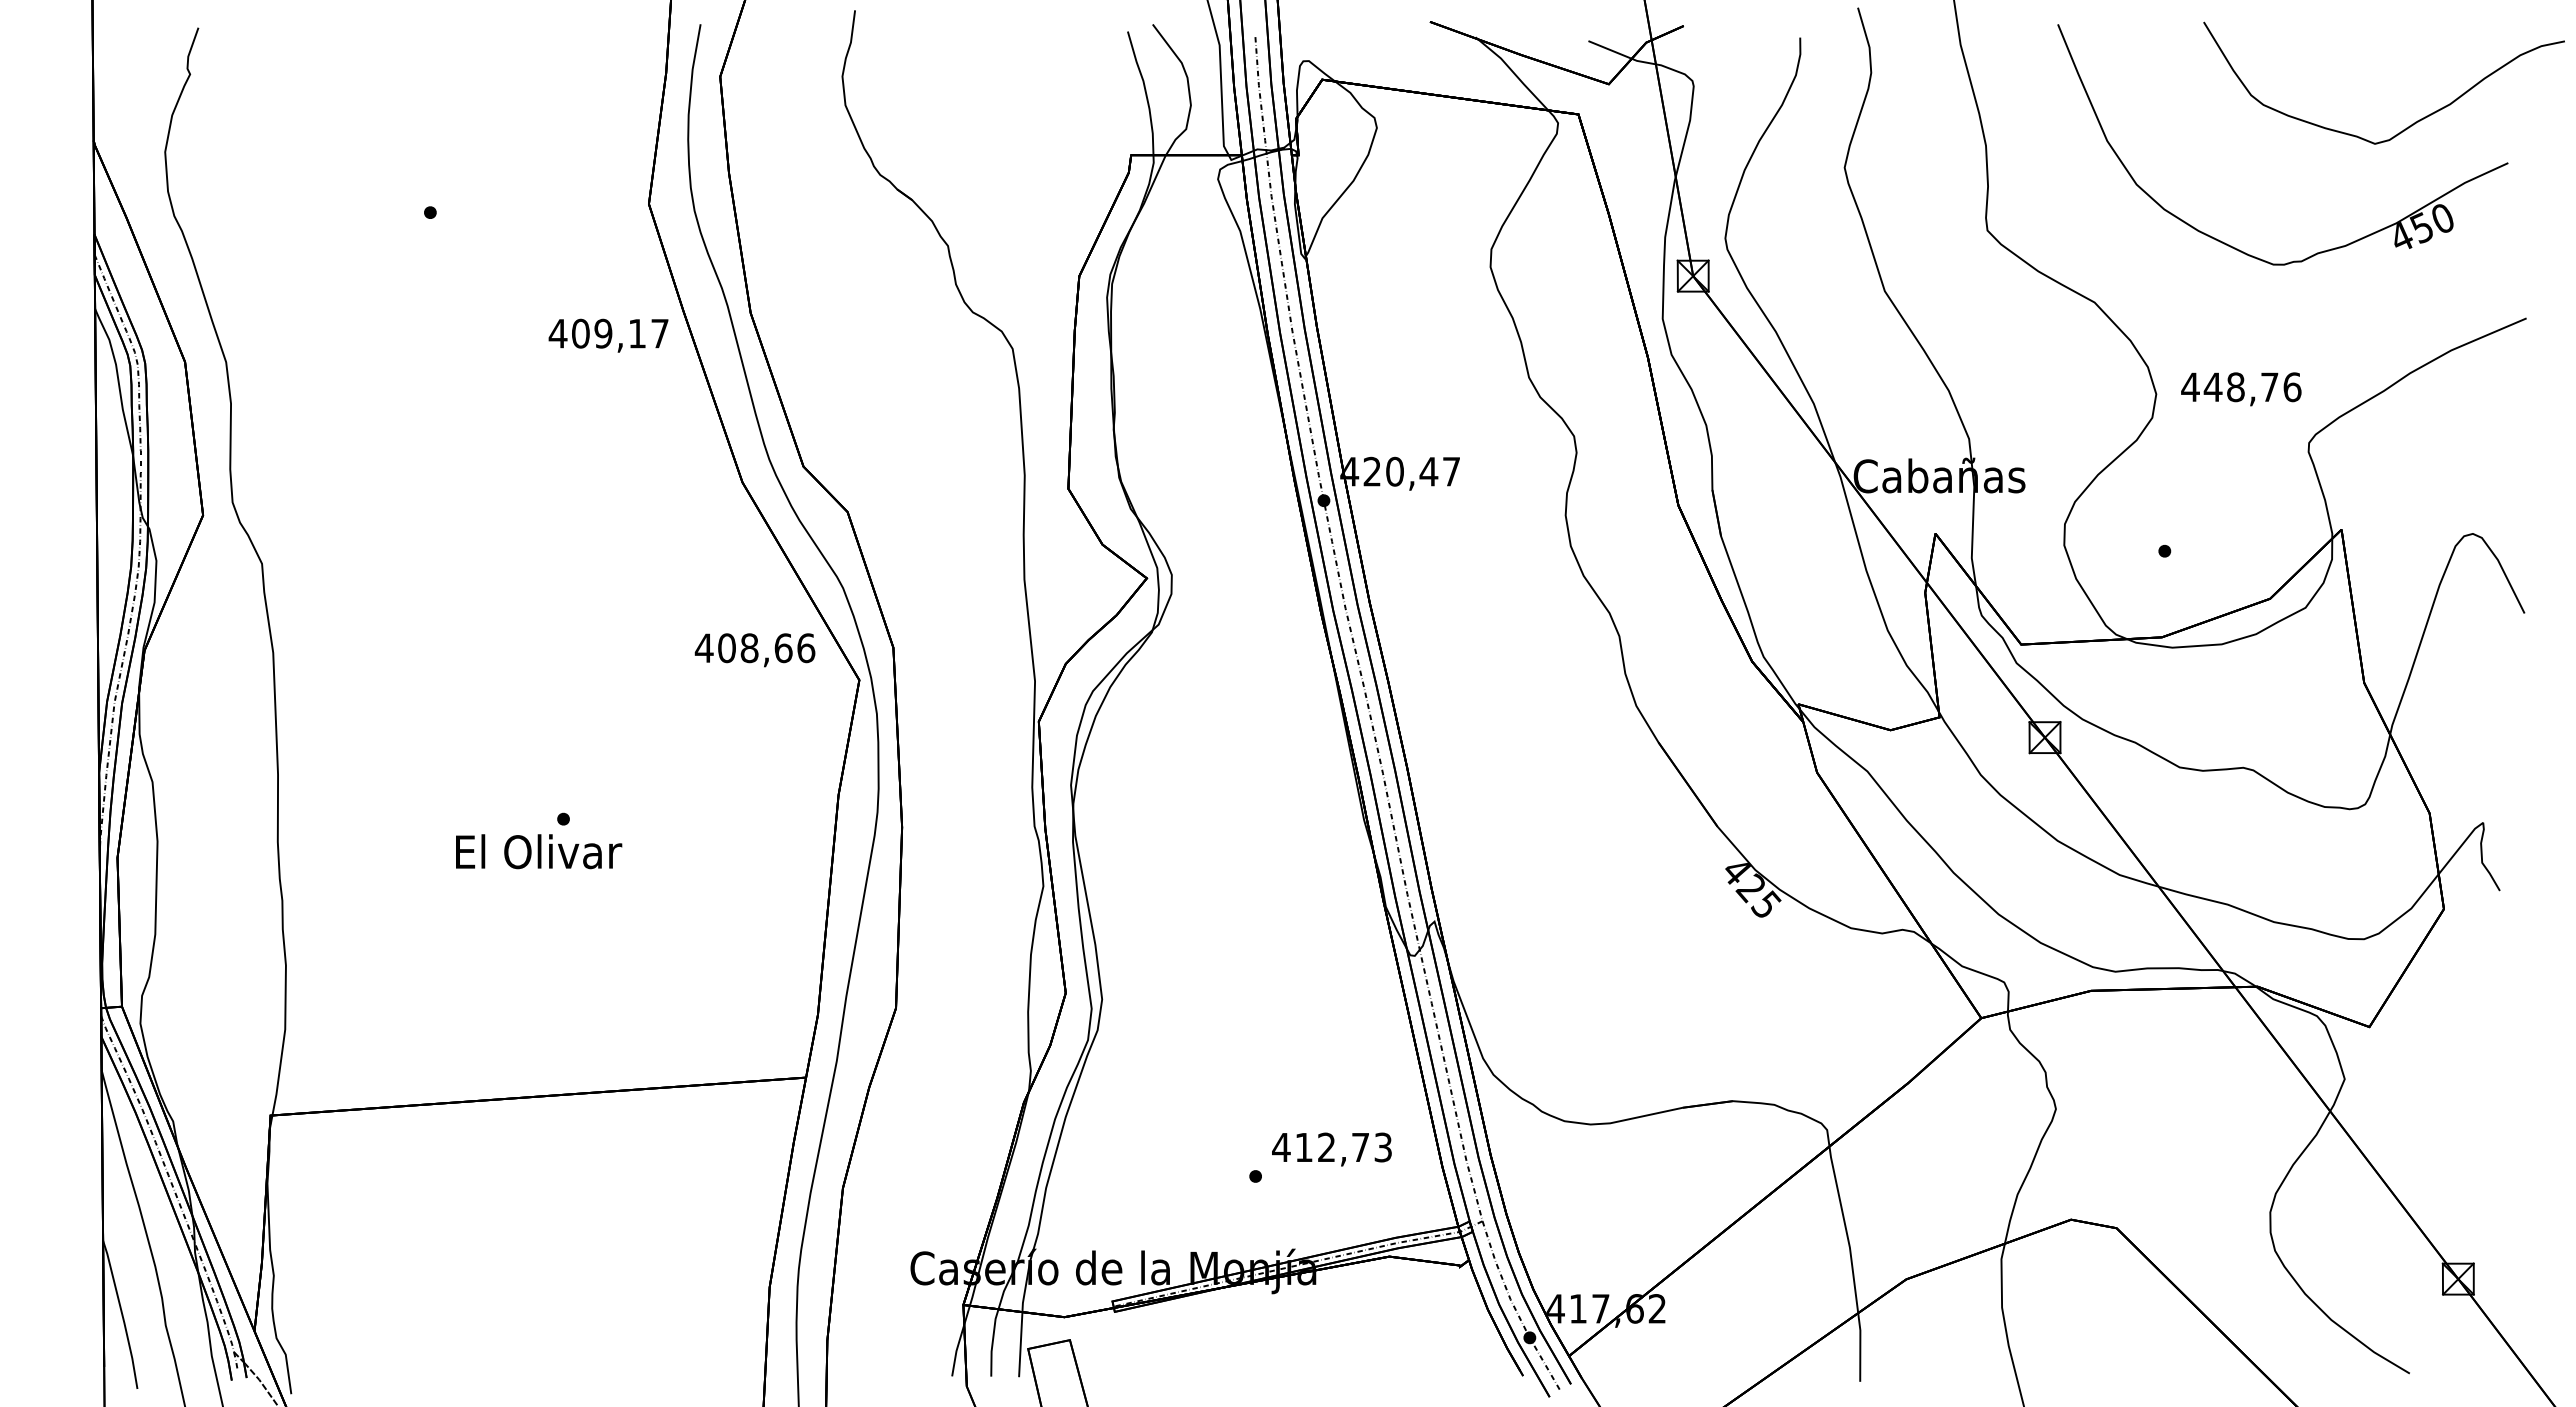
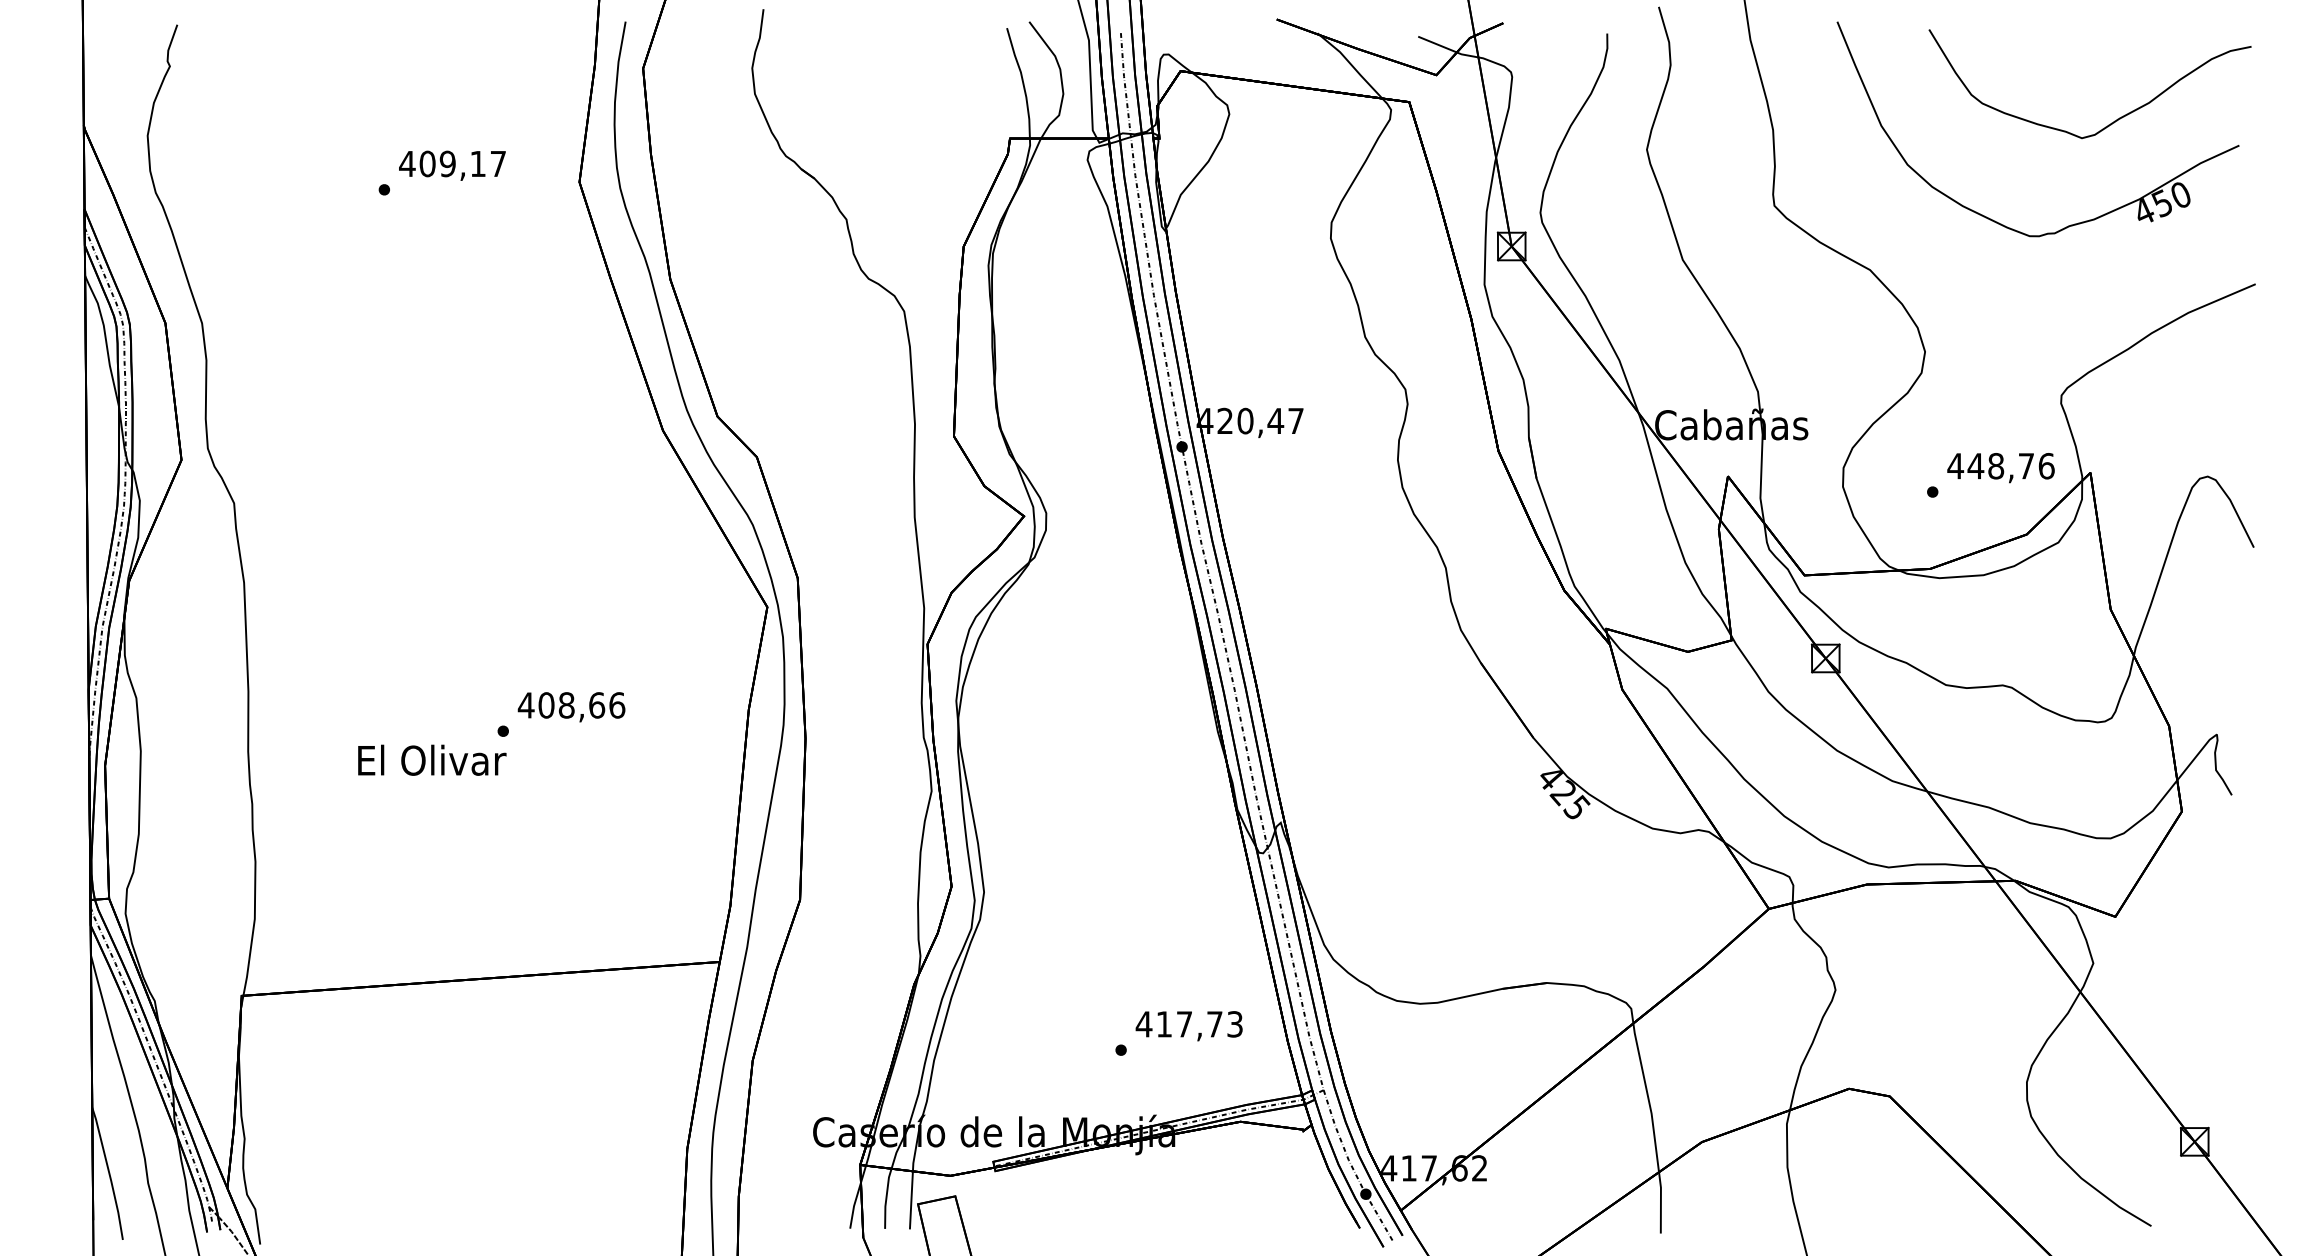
curve: (2412, 123) -> (2115, 120), moved
text: (608, 335) -> (452, 165), moved
text: (2241, 389) -> (2001, 468), moved
text: (754, 650) -> (571, 707), moved
text: (539, 851) -> (432, 760), moved
text: (1326, 1146) -> (1184, 1023), 412,73 -> 417,73

